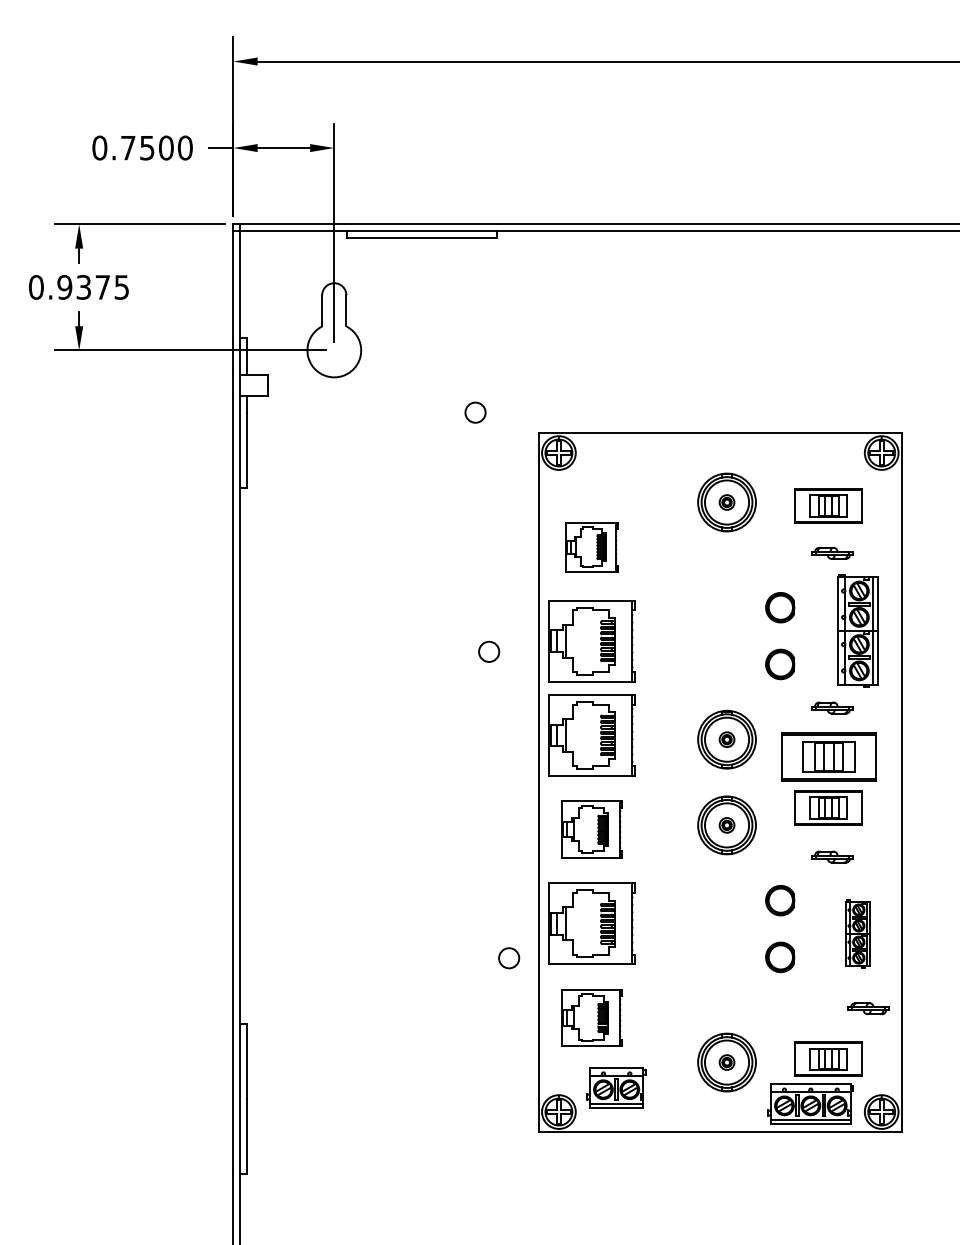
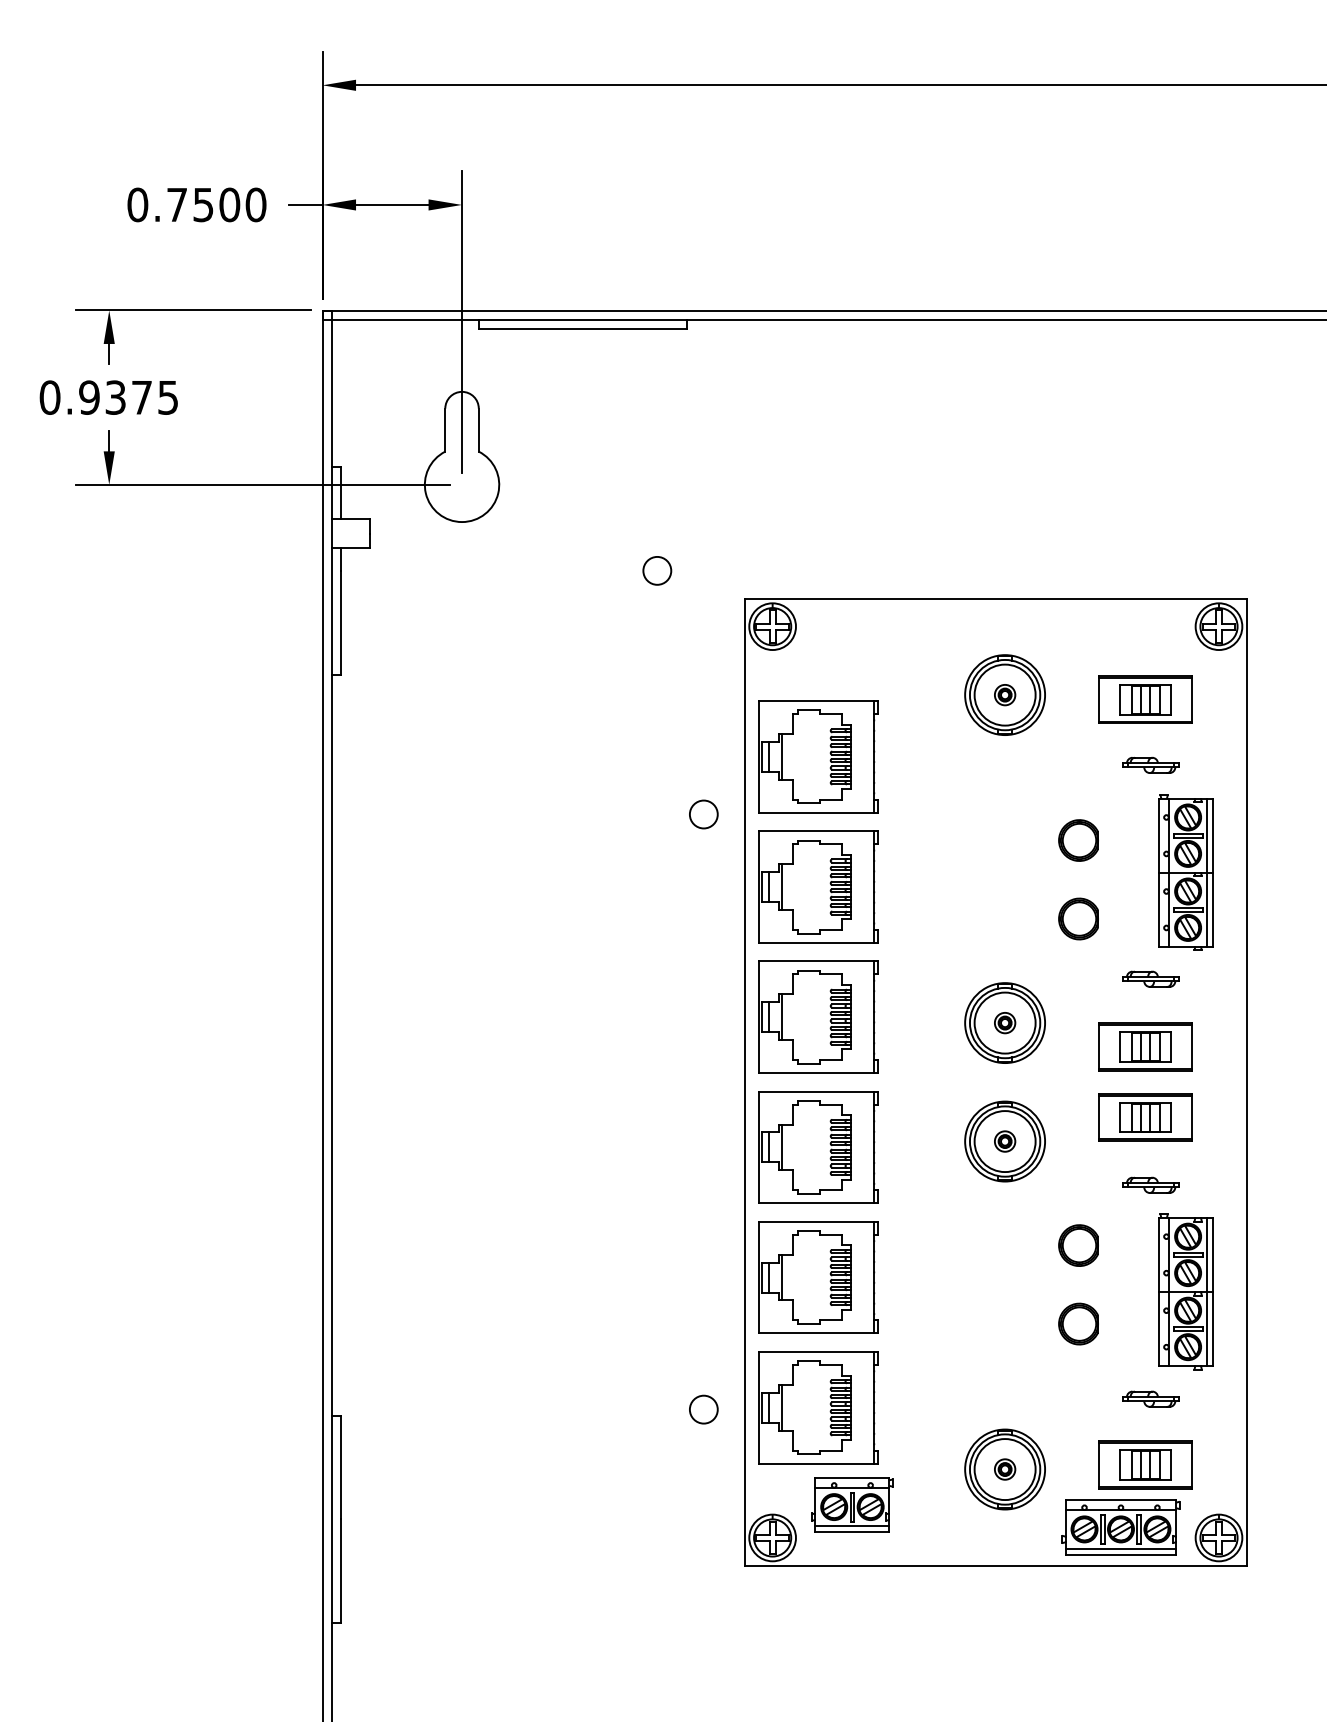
part: (591, 547) -> (817, 757), size x1.67
circle: (489, 651) -> (704, 813), moved
part: (828, 756) -> (1145, 1046), size x0.71
part: (591, 829) -> (817, 1147), size x1.43
part: (857, 933) -> (1185, 1291), size x1.67
circle: (509, 958) -> (704, 1409), moved
part: (868, 1008) -> (1150, 1398), moved
part: (591, 1017) -> (817, 1407), size x1.43

